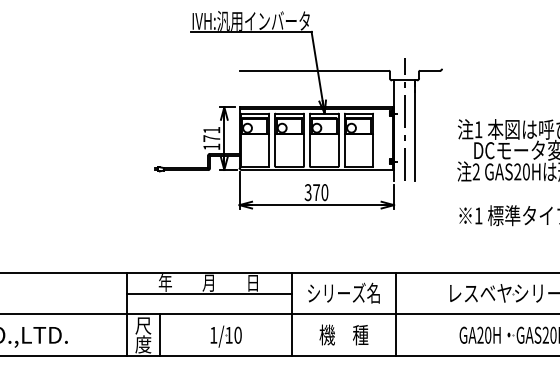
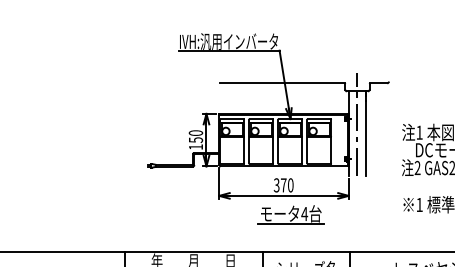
text: (211, 134) -> (195, 136), 171 -> 150
part: (324, 227) -> (290, 214), added

